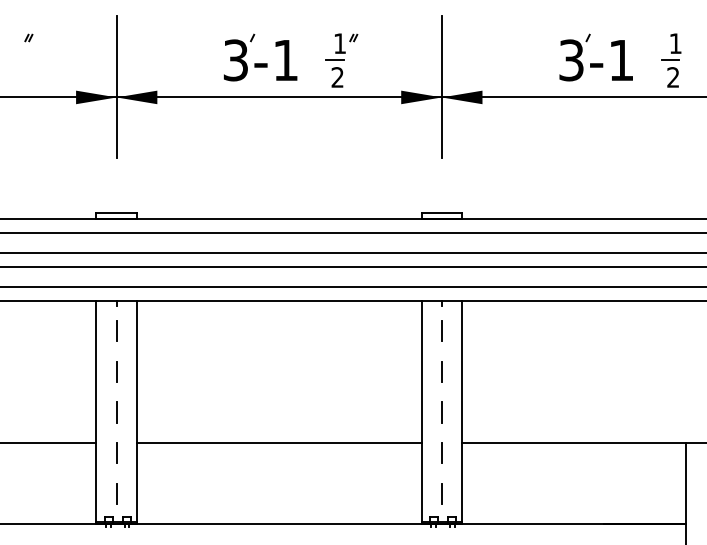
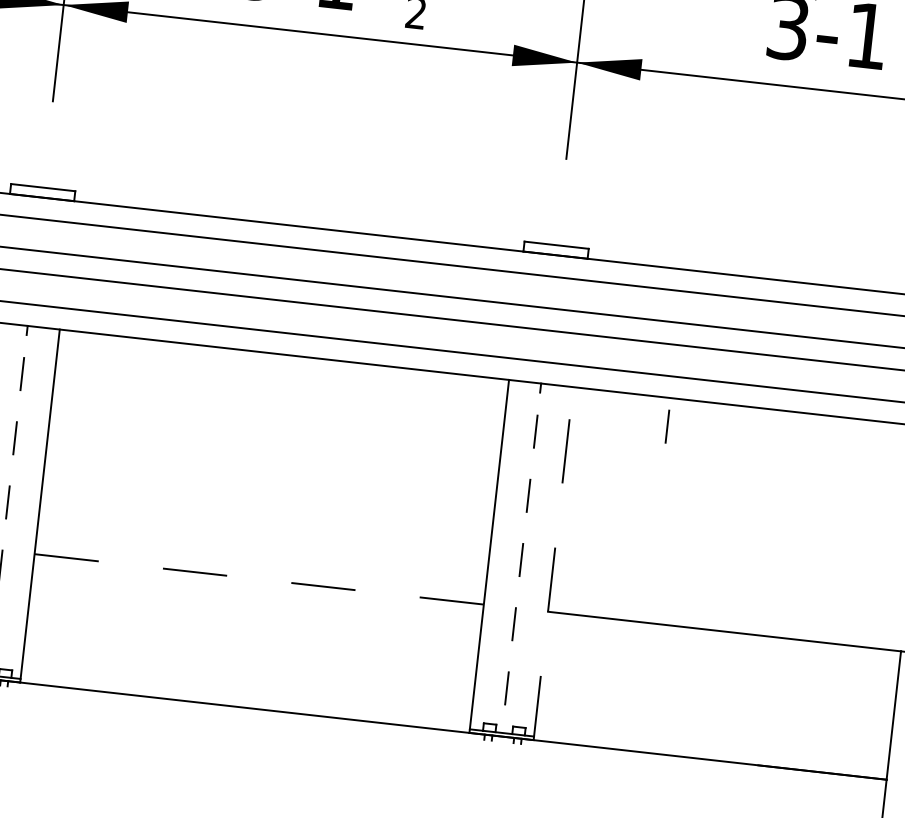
line: (523, 318) -> (666, 426), added
line: (462, 412) -> (553, 563), solid -> dashed
line: (279, 442) -> (259, 578), solid -> dashed

